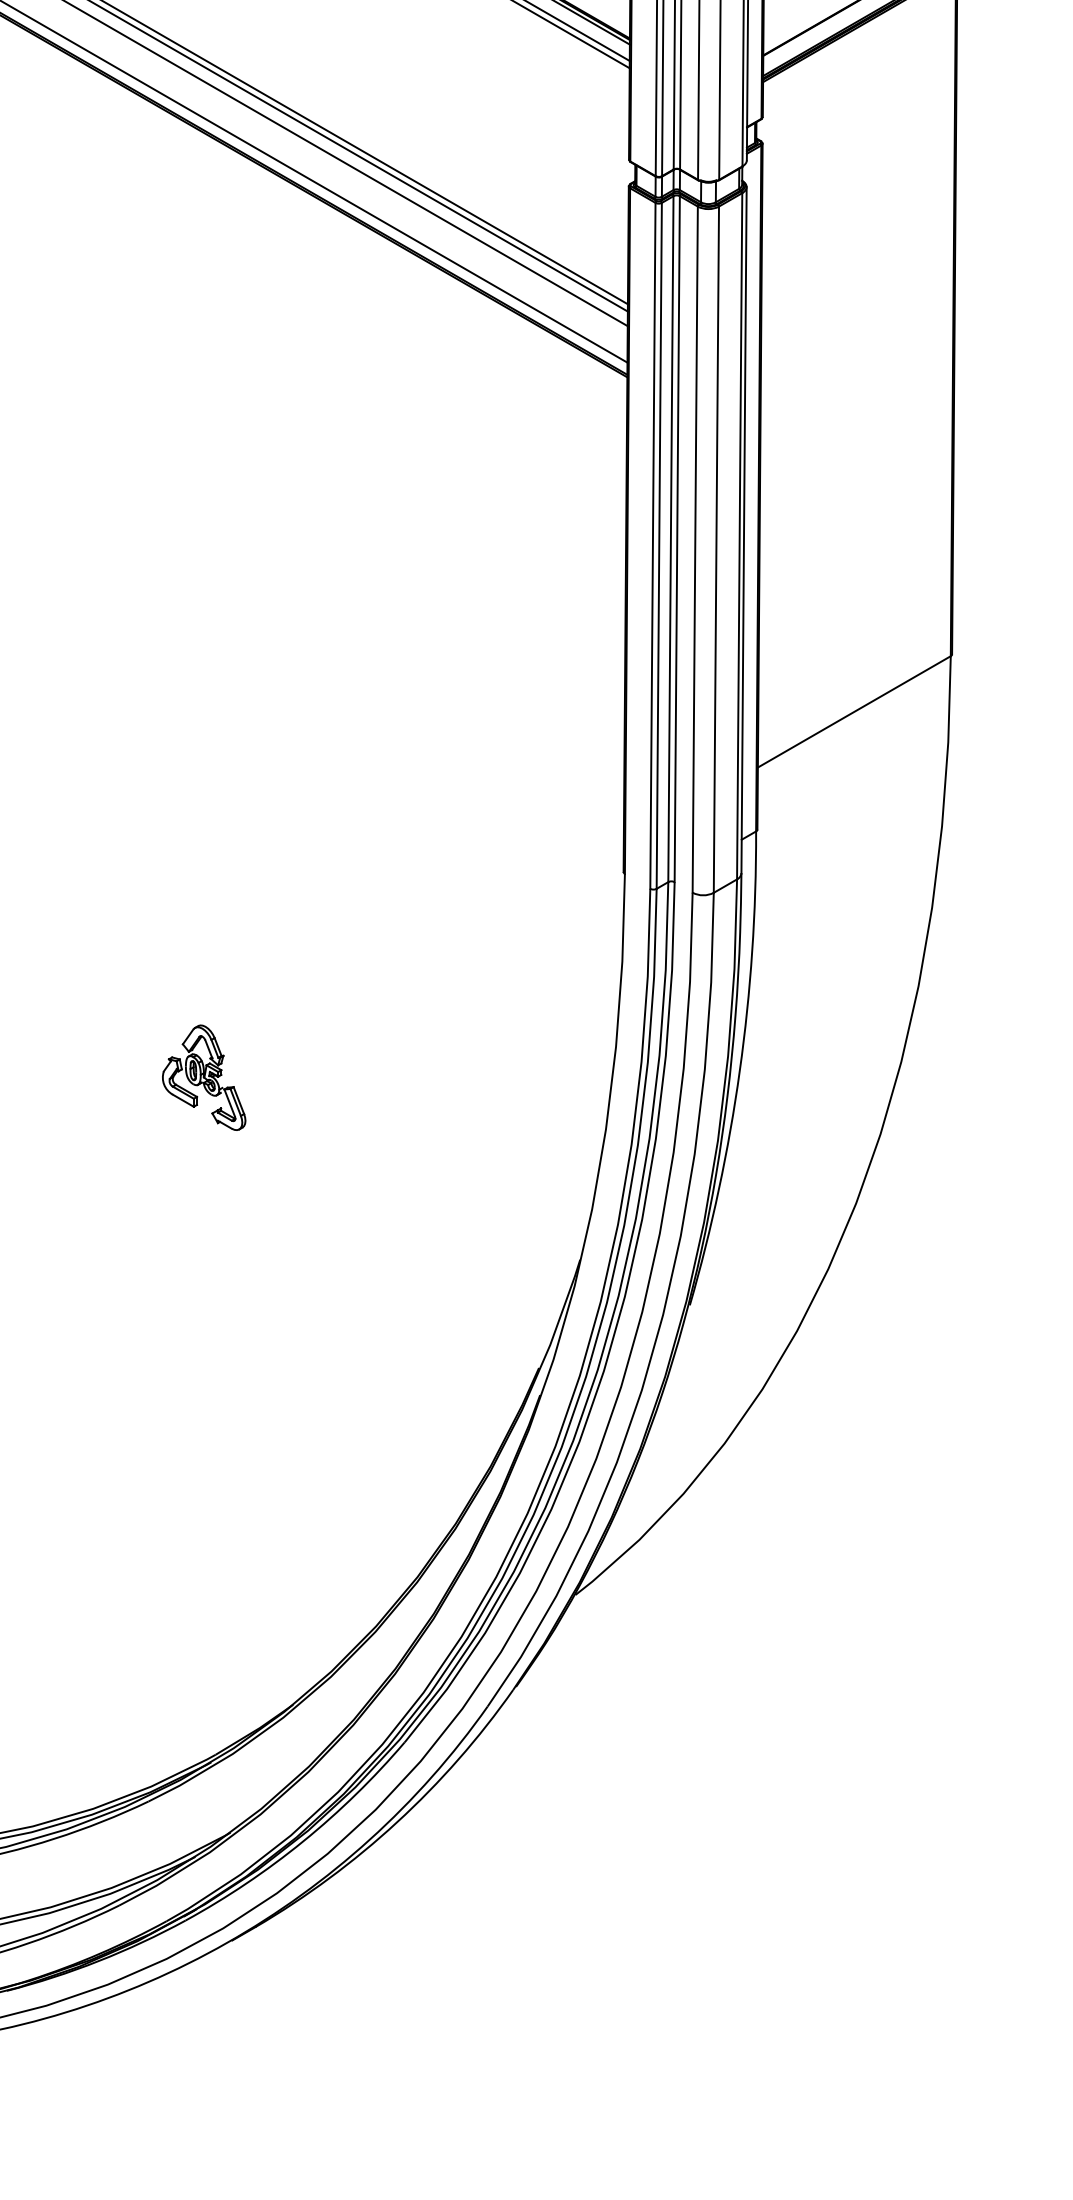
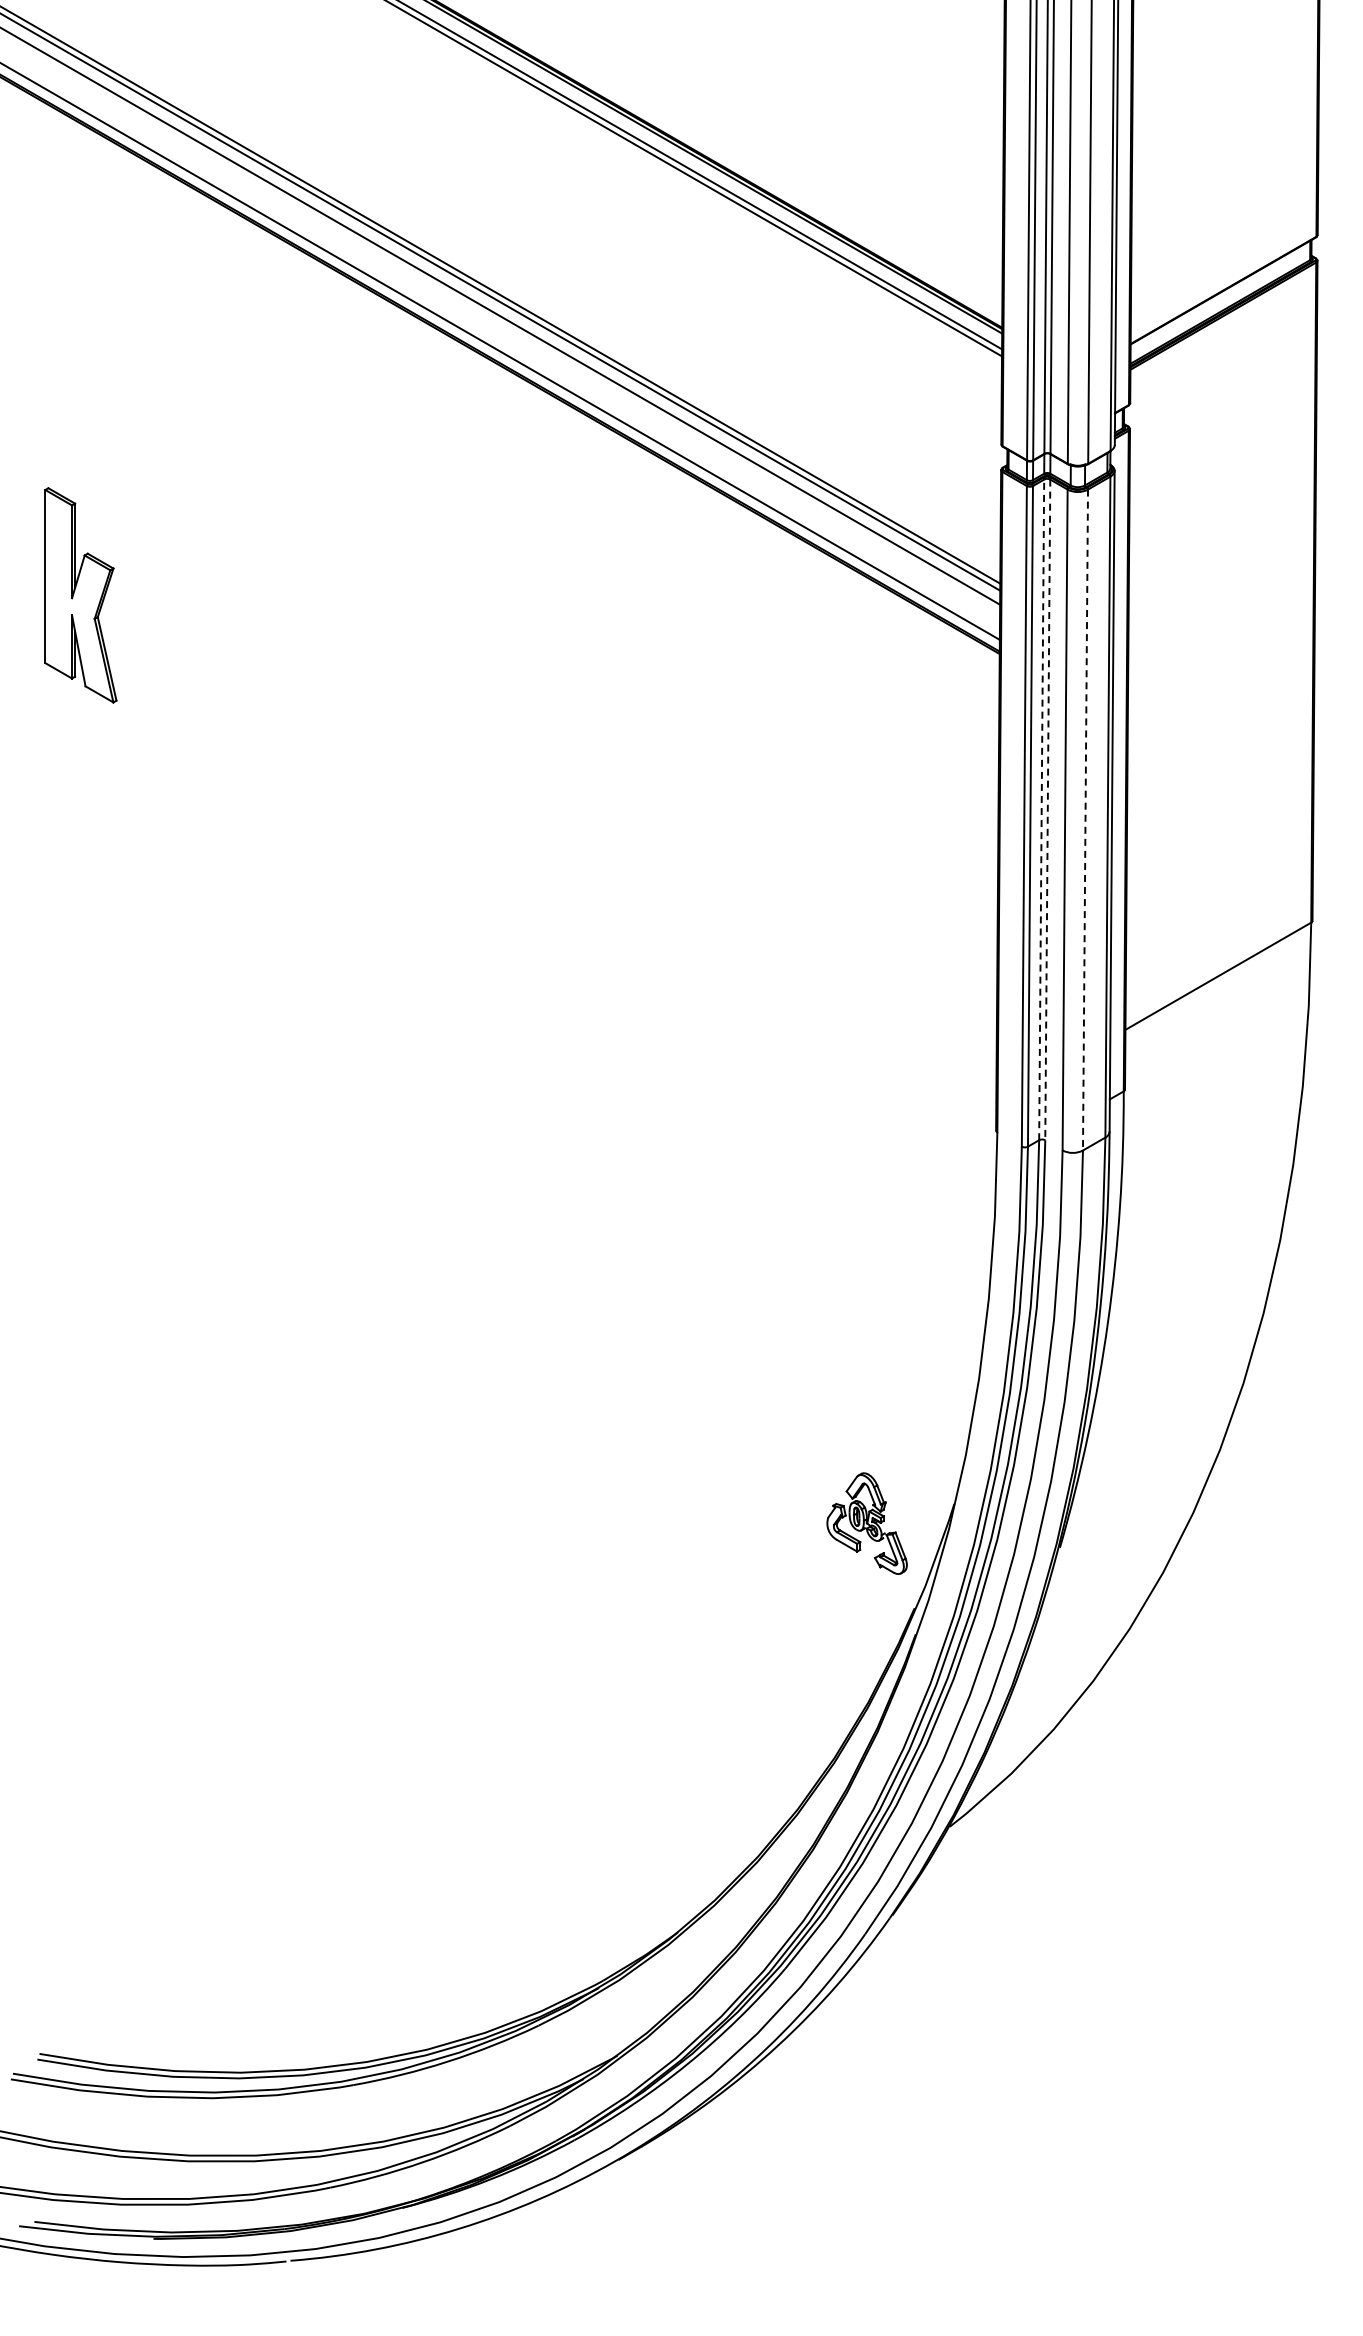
line: (670, 538) -> (1041, 809), solid -> dashed
line: (676, 539) -> (1047, 810), solid -> dashed
line: (716, 550) -> (1085, 820), solid -> dashed
part: (203, 1077) -> (866, 1523), moved

